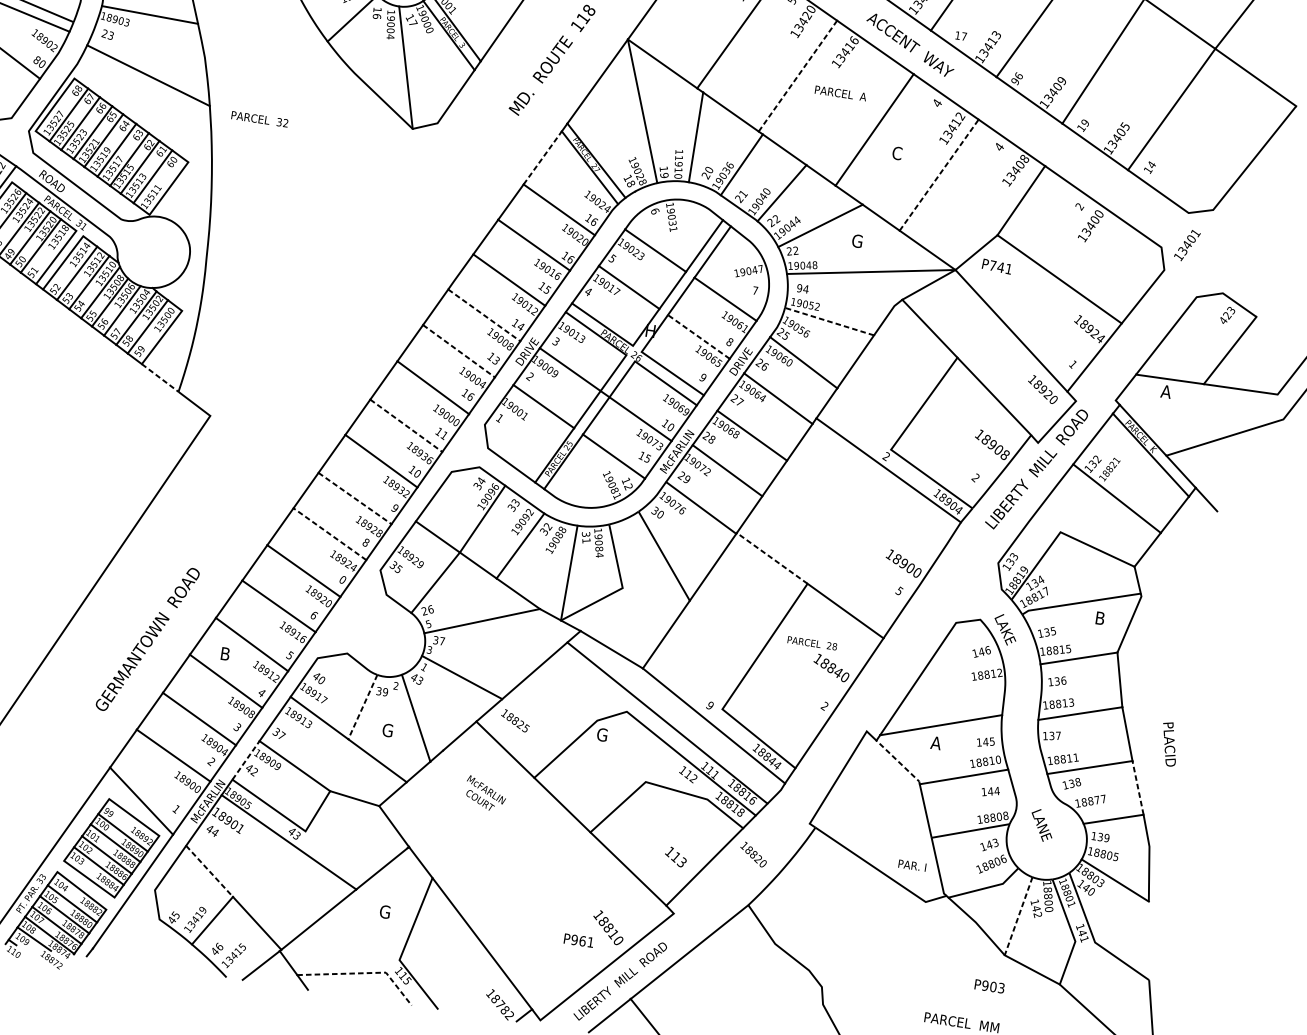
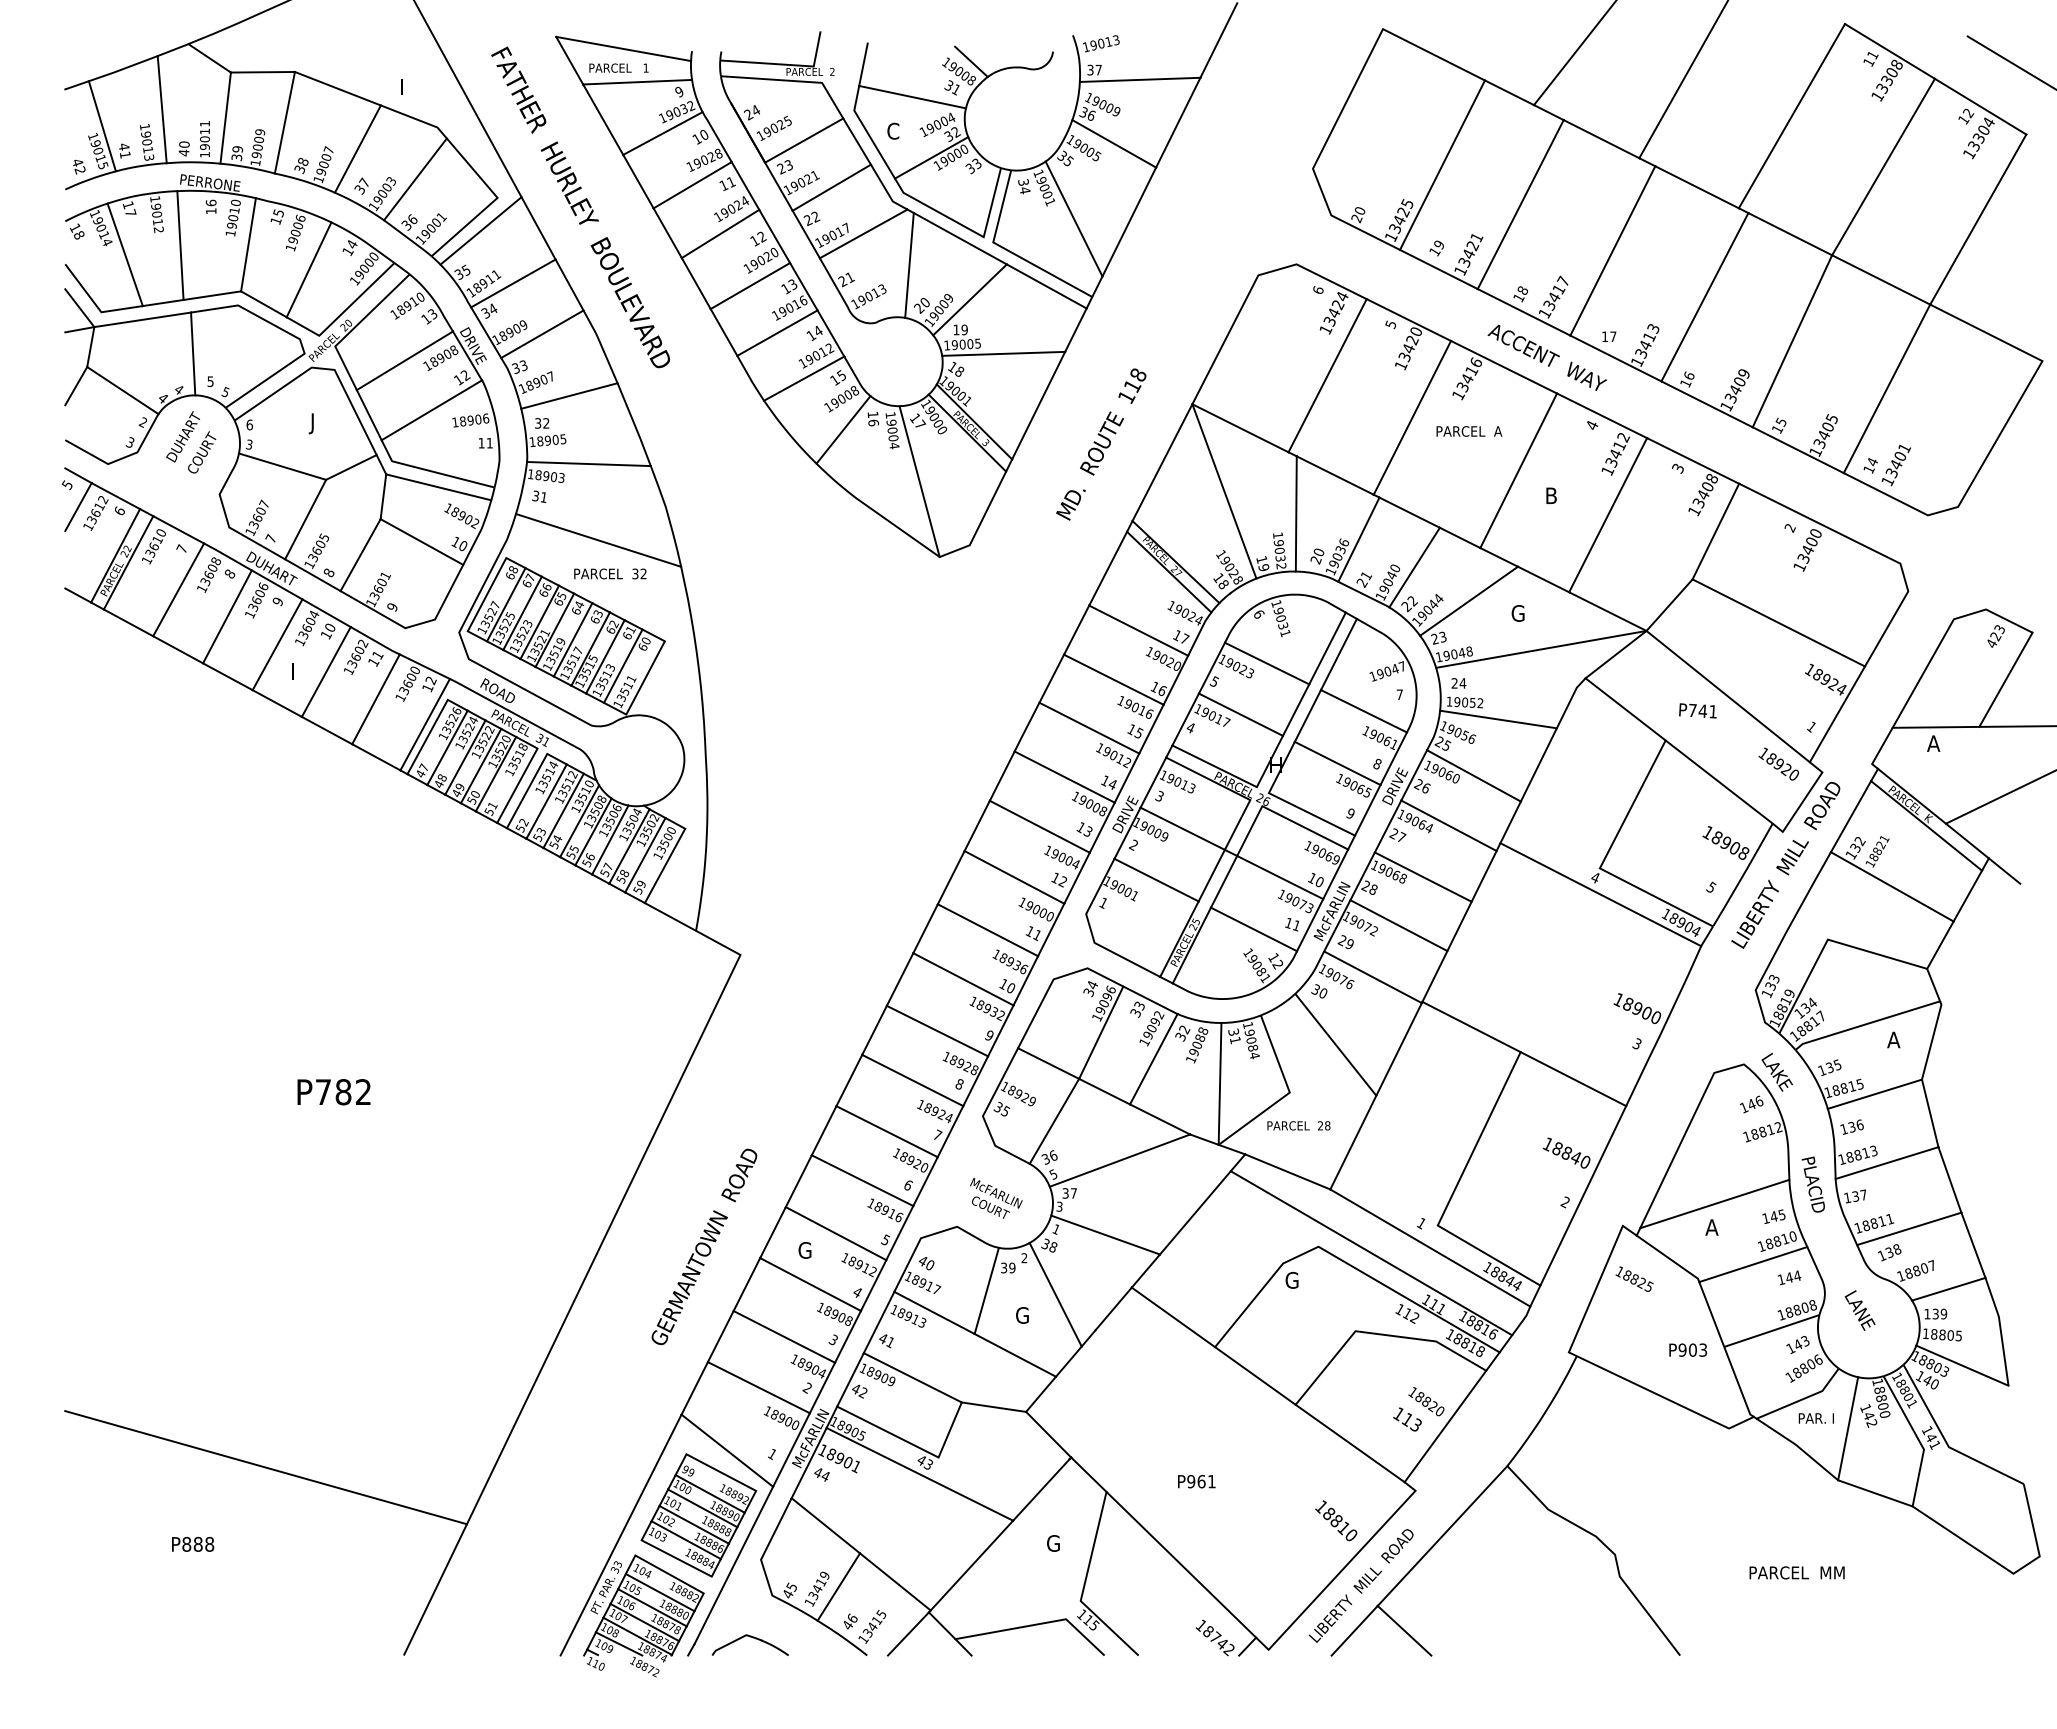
text: (107, 34) -> (539, 496), 23 -> 31
text: (36, 59) -> (455, 541), 80 -> 10
line: (797, 76) -> (1412, 418), dashed -> solid
text: (1015, 81) -> (1685, 383), 96 -> 16
text: (260, 118) -> (610, 573), moved
text: (1084, 122) -> (1780, 421), 19 -> 15
text: (999, 147) -> (1678, 468), 4 -> 3
text: (897, 153) -> (1551, 495), C -> B
line: (543, 157) -> (1108, 568), dashed -> solid
text: (678, 167) -> (1279, 554), 11910 -> 19032
line: (939, 174) -> (1608, 514), dashed -> solid
text: (594, 221) -> (1185, 638), 16 -> 17
text: (1186, 245) -> (1895, 465), moved
text: (795, 251) -> (1442, 637), 22 -> 23
text: (996, 266) -> (1697, 710), moved
text: (799, 288) -> (1454, 683), 94 -> 24
line: (484, 315) -> (1065, 777), dashed -> solid
line: (828, 321) -> (1497, 719), dashed -> solid
line: (698, 336) -> (1337, 763), dashed -> solid
line: (459, 351) -> (1040, 827), dashed -> solid
line: (160, 378) -> (670, 917), dashed -> solid
text: (470, 396) -> (1062, 881), 16 -> 12
line: (406, 426) -> (988, 930), dashed -> solid
text: (885, 456) -> (1594, 877), 2 -> 4
text: (647, 458) -> (1296, 925), 15 -> 11
text: (975, 477) -> (1711, 887), 2 -> 5
line: (355, 498) -> (937, 1031), dashed -> solid
line: (329, 534) -> (912, 1080), dashed -> solid
line: (772, 557) -> (1471, 1026), dashed -> solid
text: (342, 579) -> (937, 1134), 0 -> 7
text: (900, 590) -> (1638, 1043), 5 -> 3
text: (424, 611) -> (1045, 1159), 26 -> 36
text: (1099, 617) -> (1893, 1039), B -> A
text: (812, 643) -> (1298, 1125), moved
text: (225, 654) -> (804, 1250), B -> G
text: (417, 679) -> (1049, 1245), 43 -> 38
text: (709, 705) -> (1421, 1223), 9 -> 1
line: (362, 706) -> (986, 1290), dashed -> solid
text: (515, 720) -> (1634, 1278), moved
text: (278, 733) -> (886, 1340), 37 -> 41
text: (1168, 744) -> (1812, 1184), moved
line: (246, 760) -> (850, 1379), dashed -> solid
line: (899, 762) -> (1669, 1258), dashed -> solid
line: (1138, 788) -> (1973, 1245), dashed -> solid
text: (485, 794) -> (996, 1198), moved
text: (1097, 799) -> (1924, 1267), 18877 -> 18807
text: (753, 854) -> (1426, 1401), moved
text: (911, 865) -> (1815, 1418), moved
line: (209, 871) -> (825, 1525), dashed -> solid
line: (1018, 916) -> (1848, 1429), dashed -> solid
text: (578, 940) -> (1196, 1481), moved
part: (139, 950) -> (752, 1638), added
line: (363, 973) -> (1037, 1624), dashed -> solid
text: (989, 985) -> (1687, 1349), moved
text: (505, 1009) -> (1222, 1643), 18782 -> 18742

